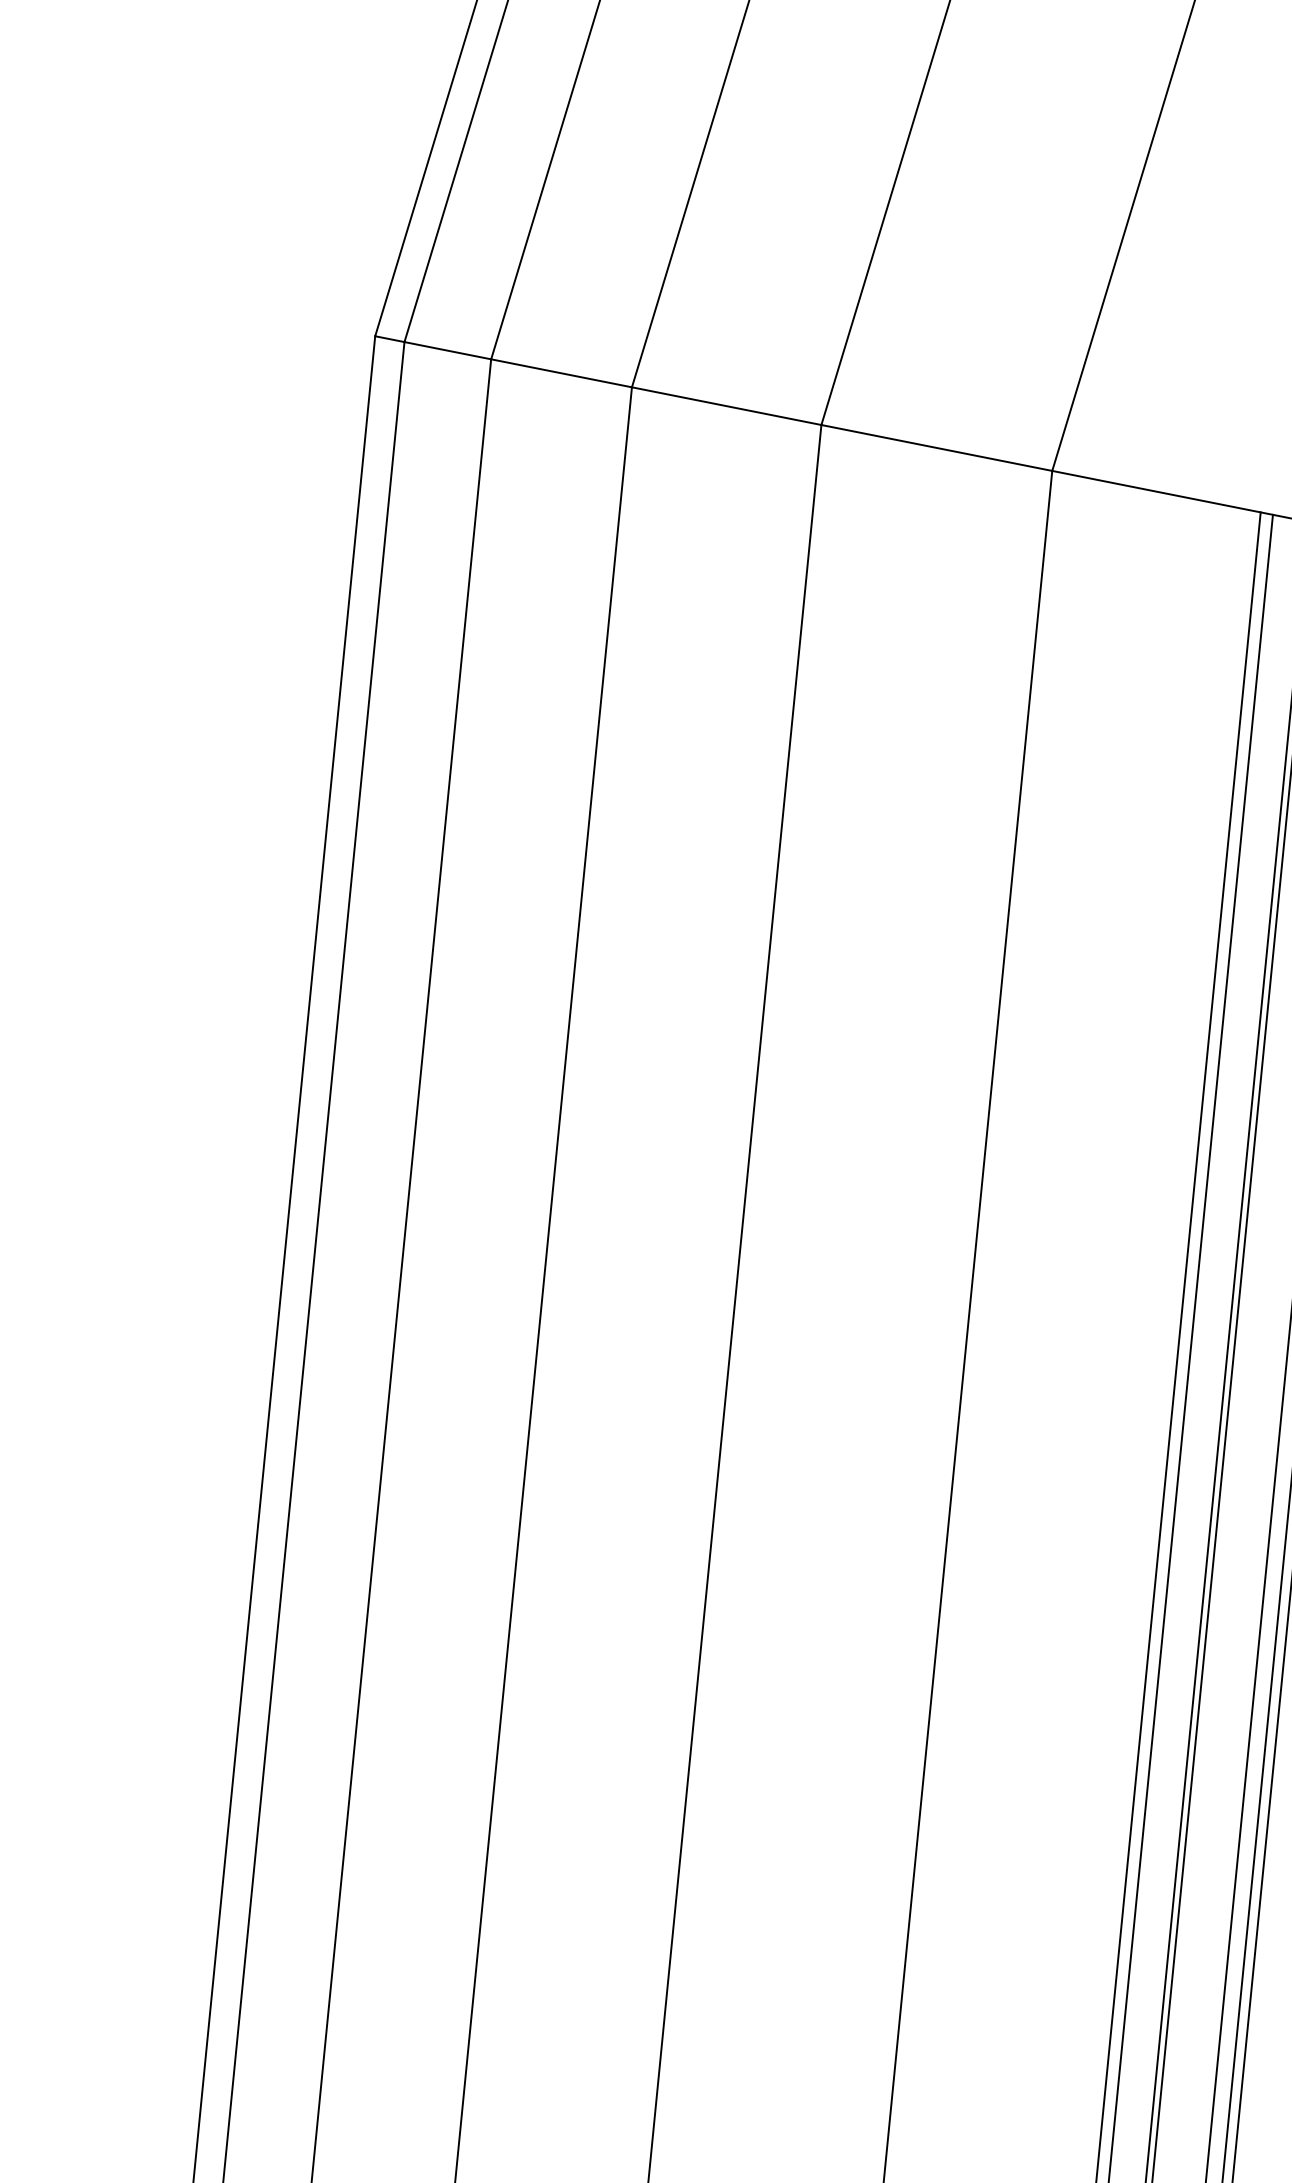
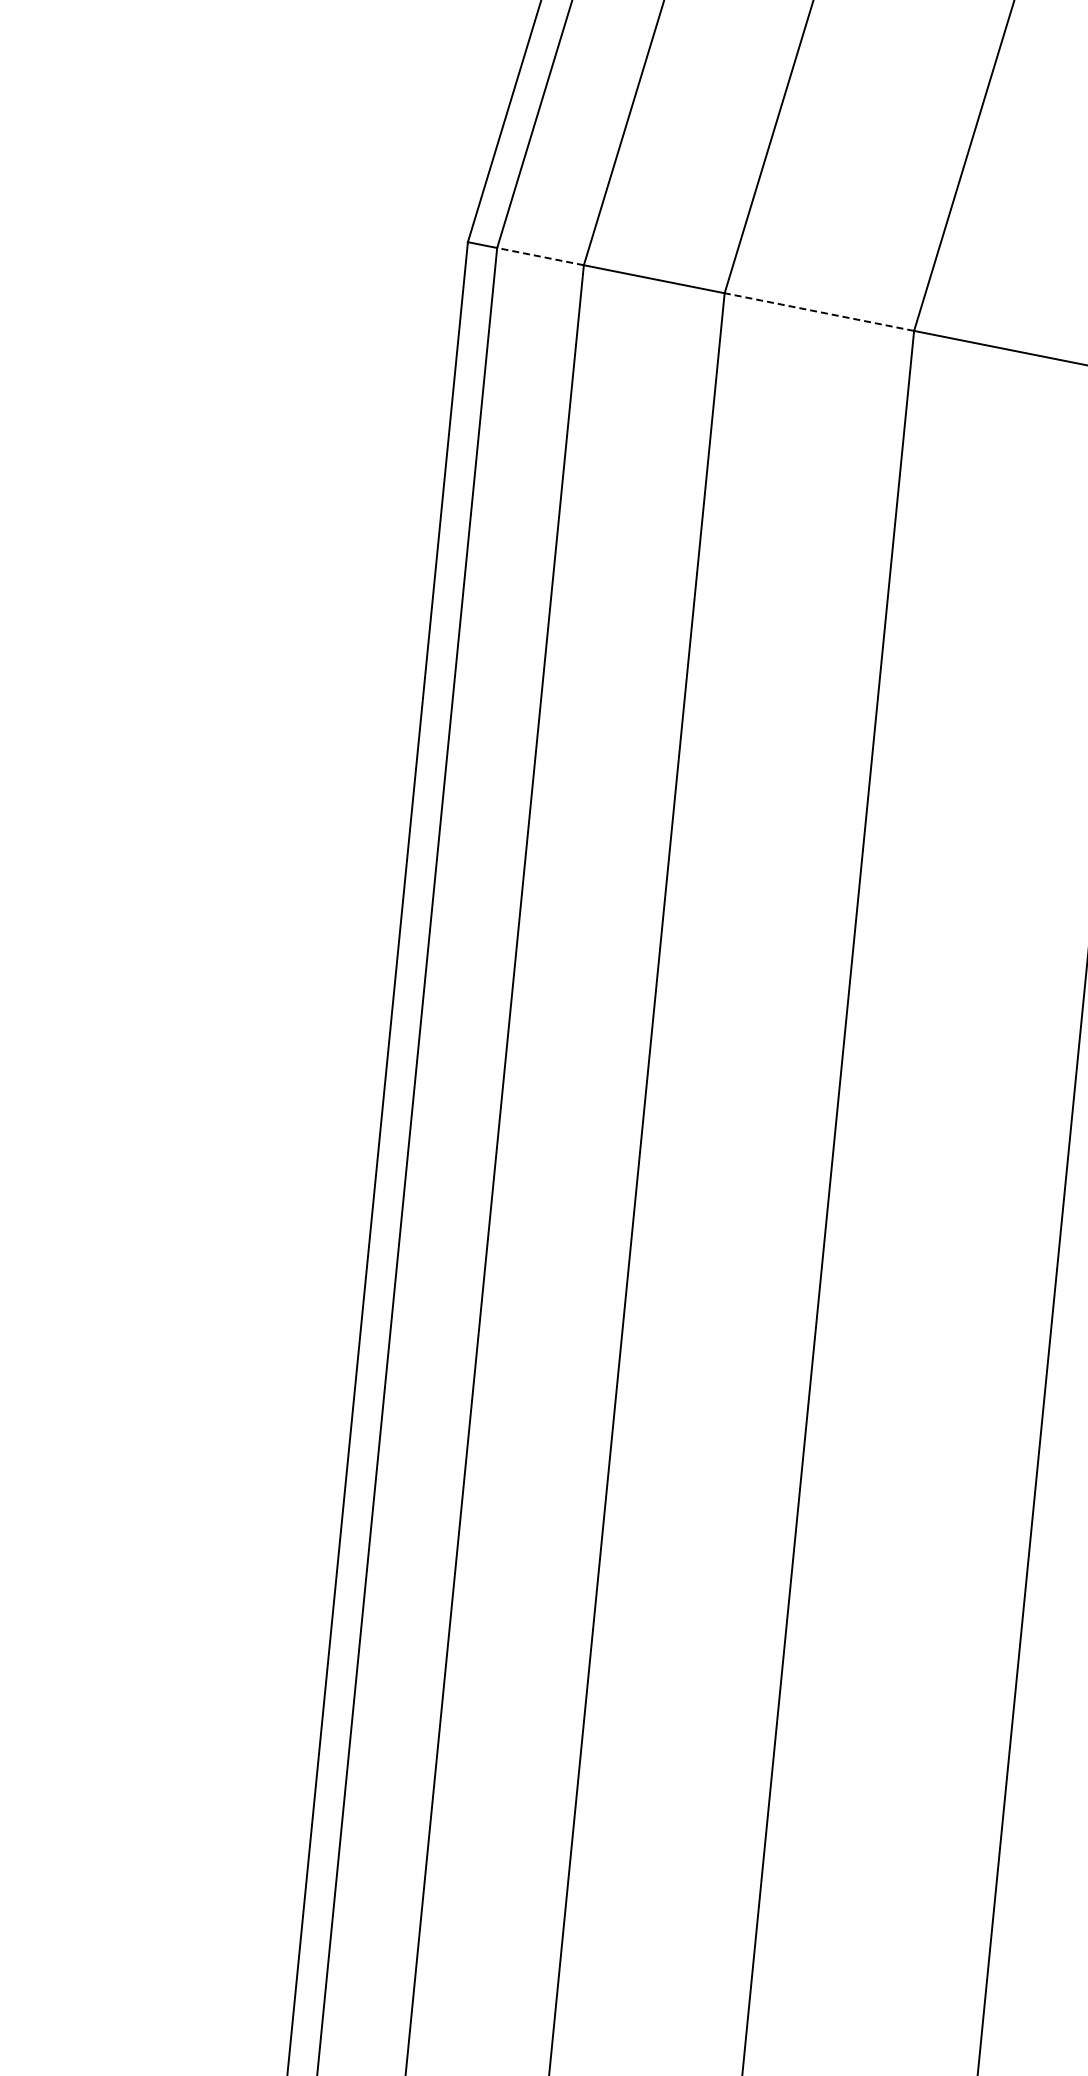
line: (447, 350) -> (540, 256), solid -> dashed
line: (726, 406) -> (819, 312), solid -> dashed

